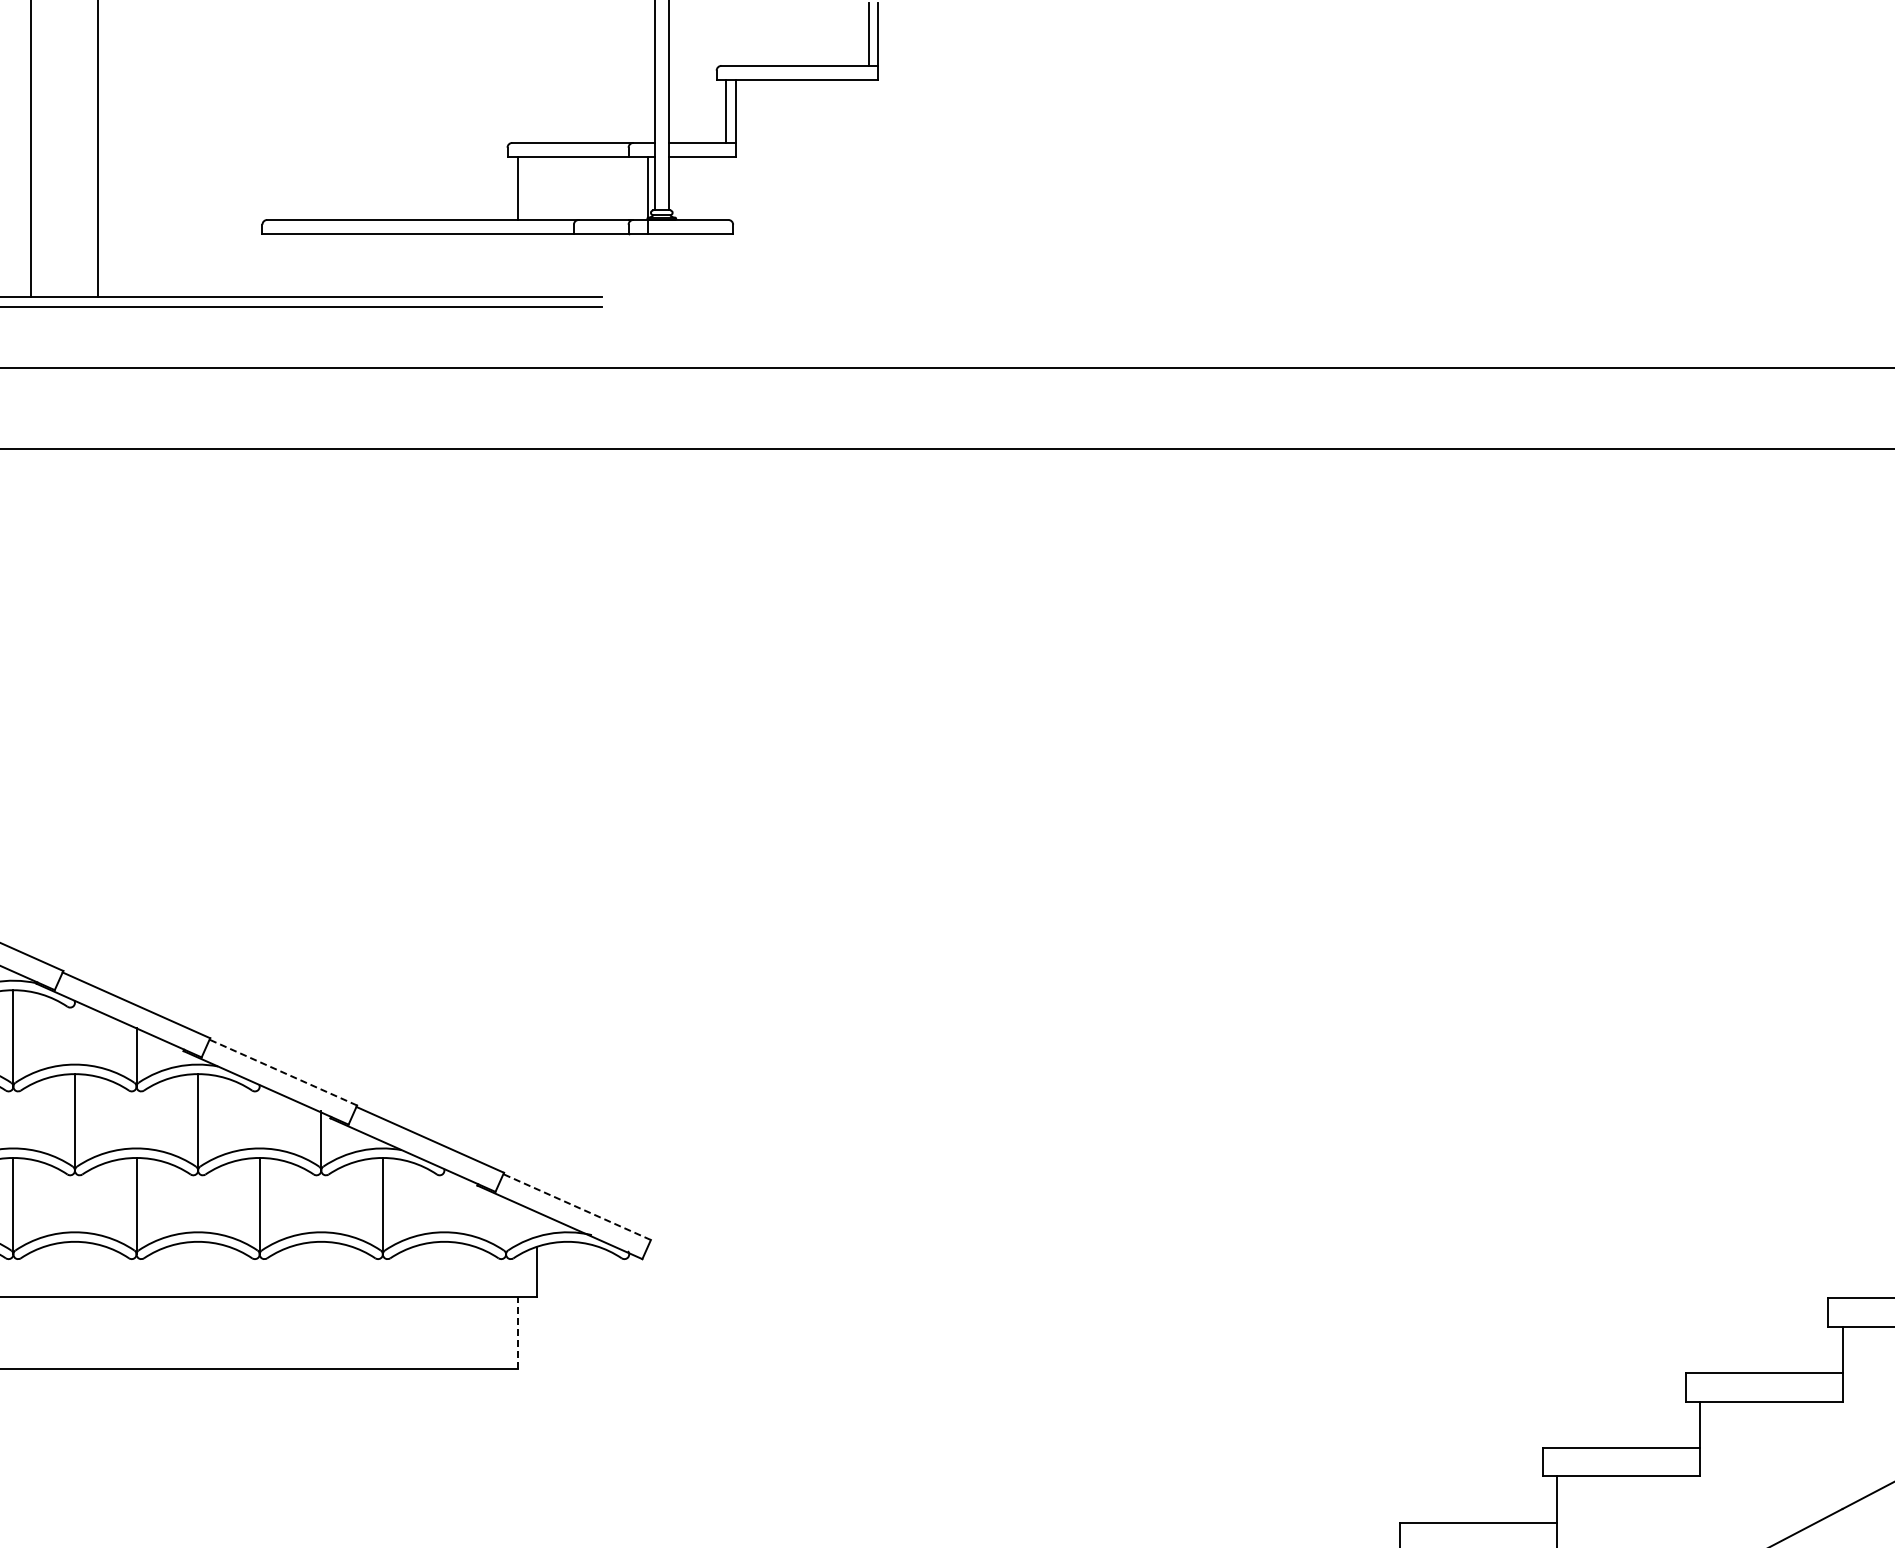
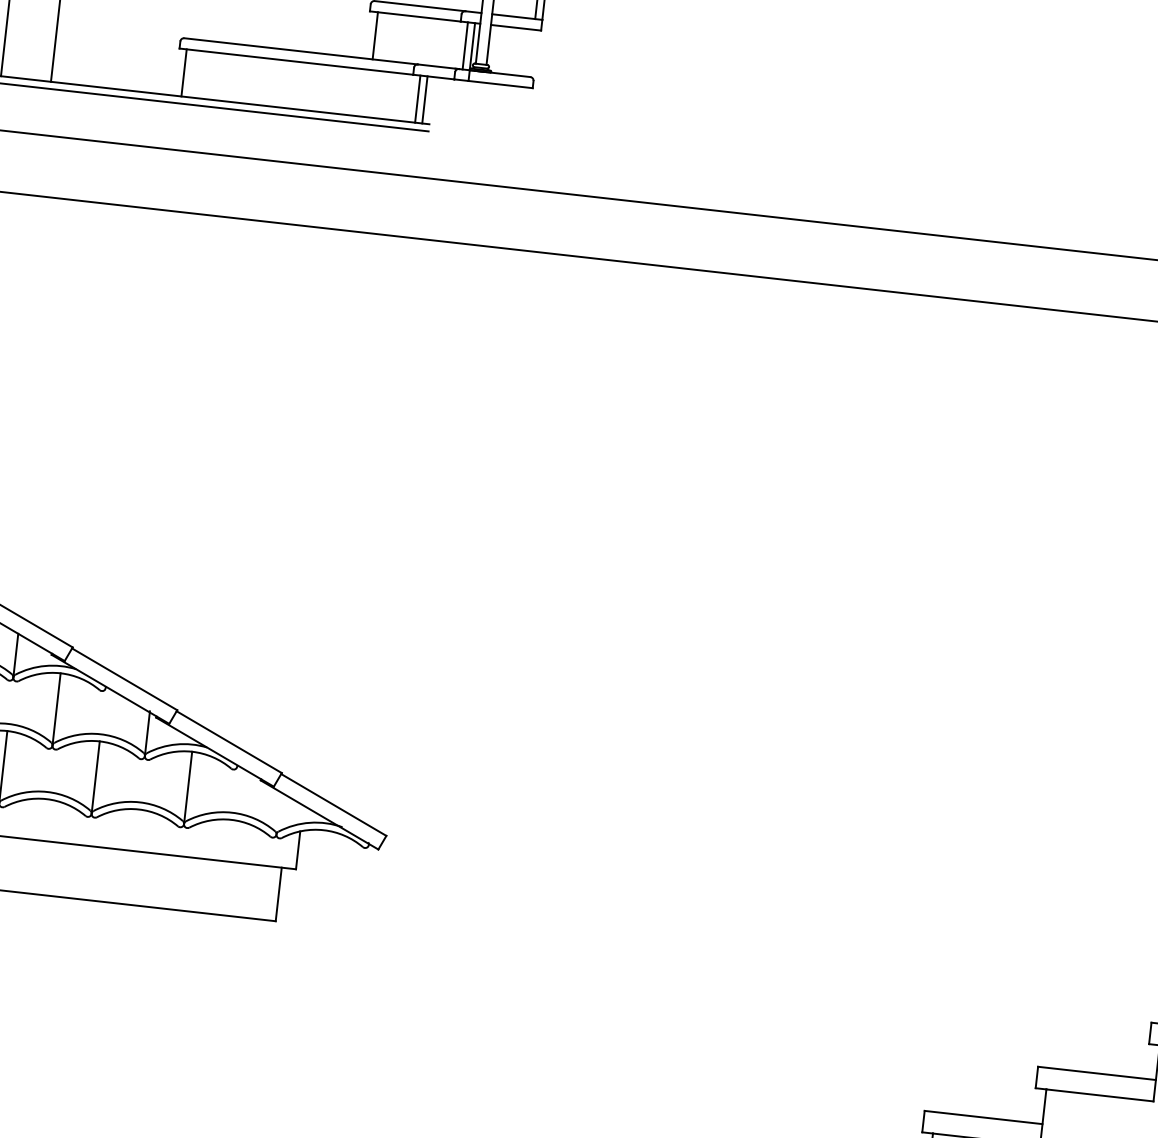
line: (638, 188) -> (465, 45), added
line: (271, 265) -> (183, 72), added
line: (583, 265) -> (417, 99), added
line: (592, 265) -> (424, 99), added
line: (283, 1072) -> (124, 679), dashed -> solid
line: (577, 1207) -> (334, 805), dashed -> solid
line: (517, 1333) -> (278, 894), dashed -> solid

